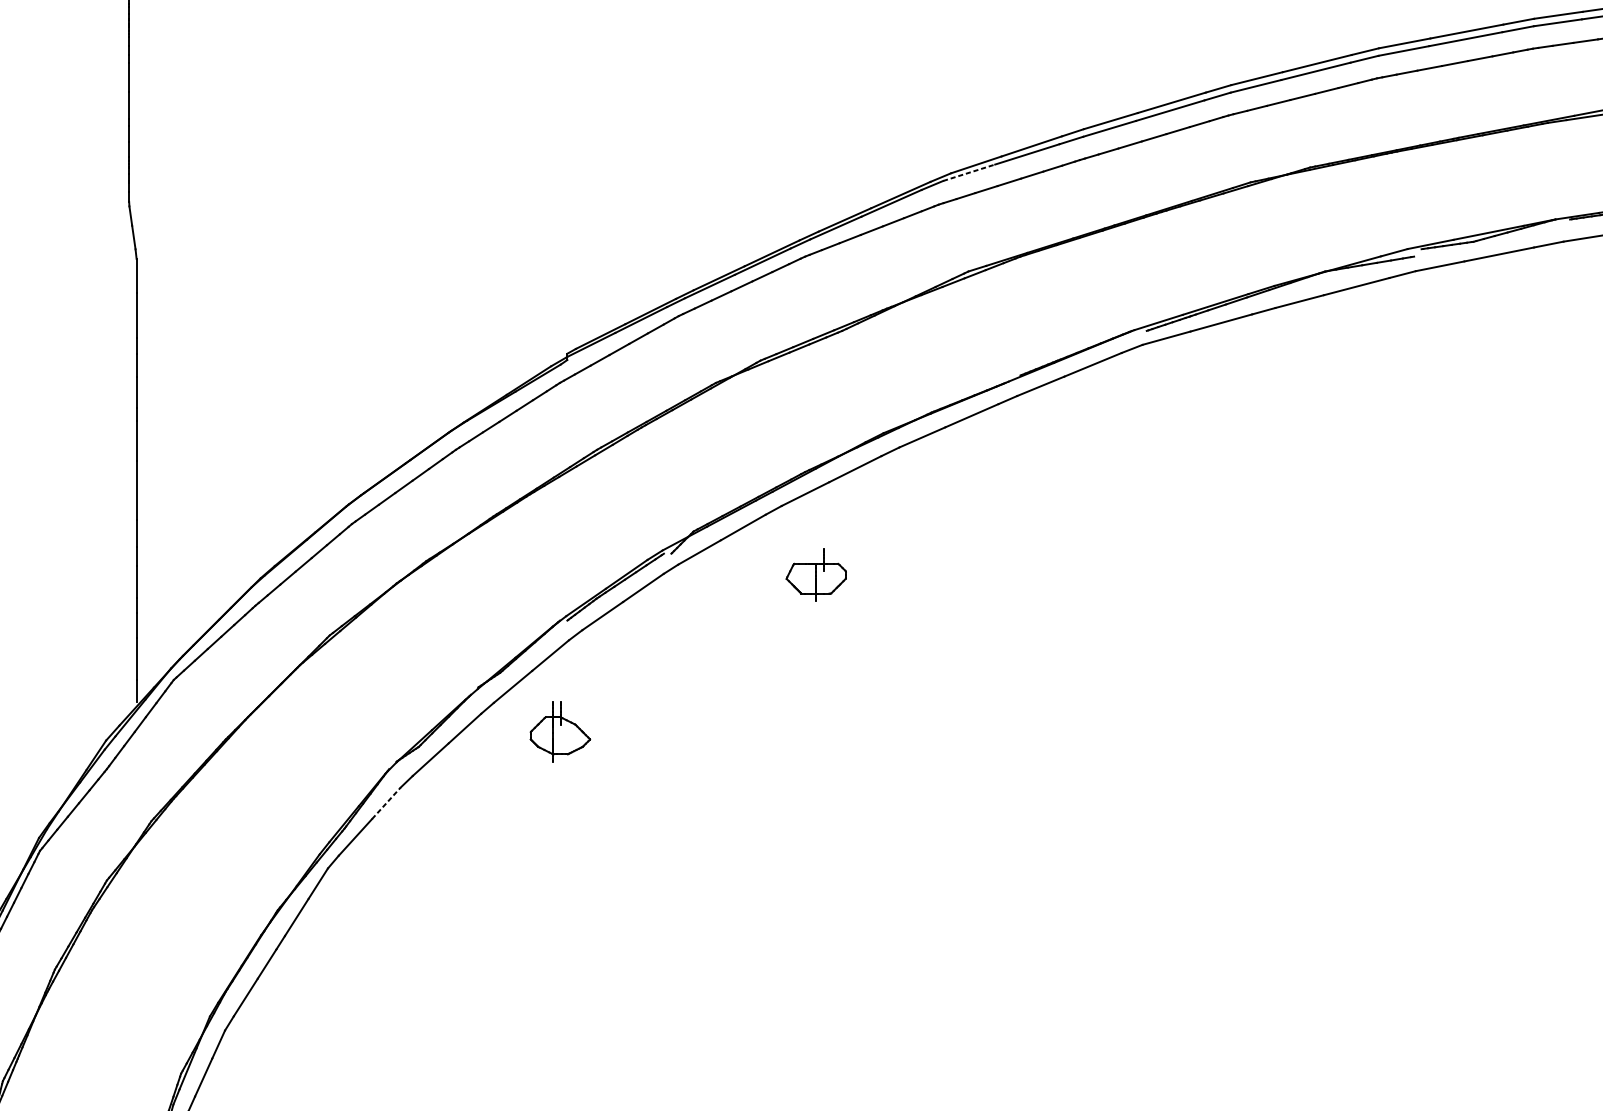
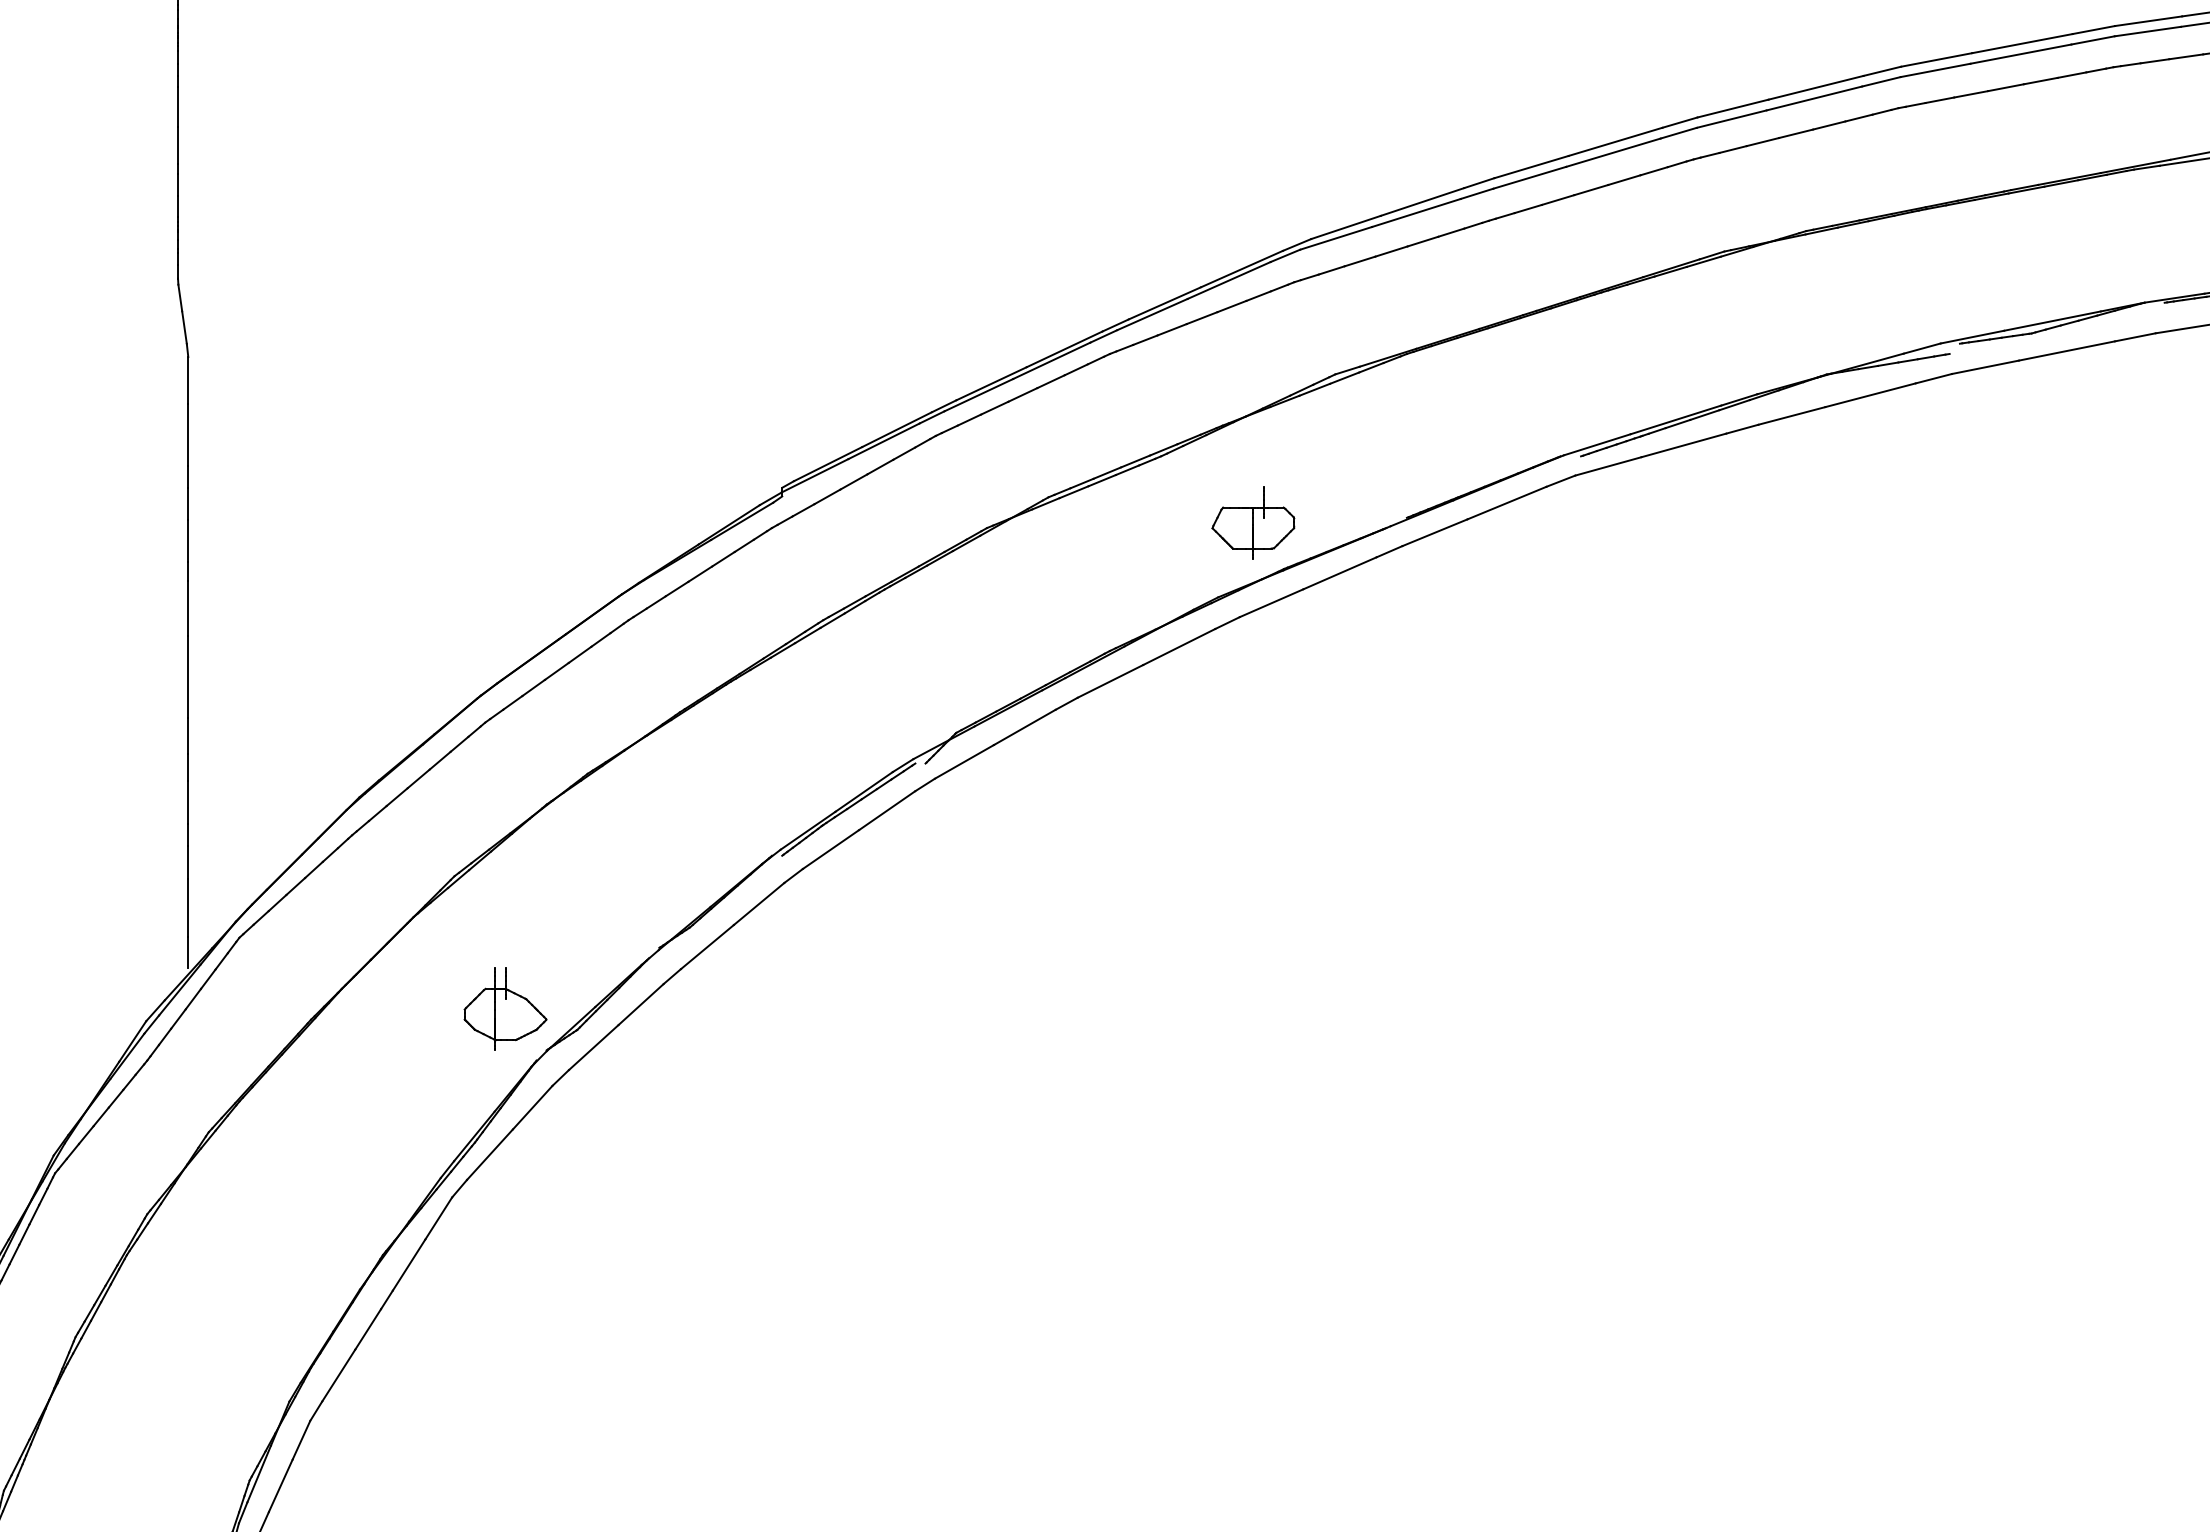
line: (969, 172) -> (1336, 238), dashed -> solid
part: (816, 574) -> (1253, 522), moved
part: (560, 731) -> (505, 1008), moved
line: (386, 803) -> (533, 1107), dashed -> solid

